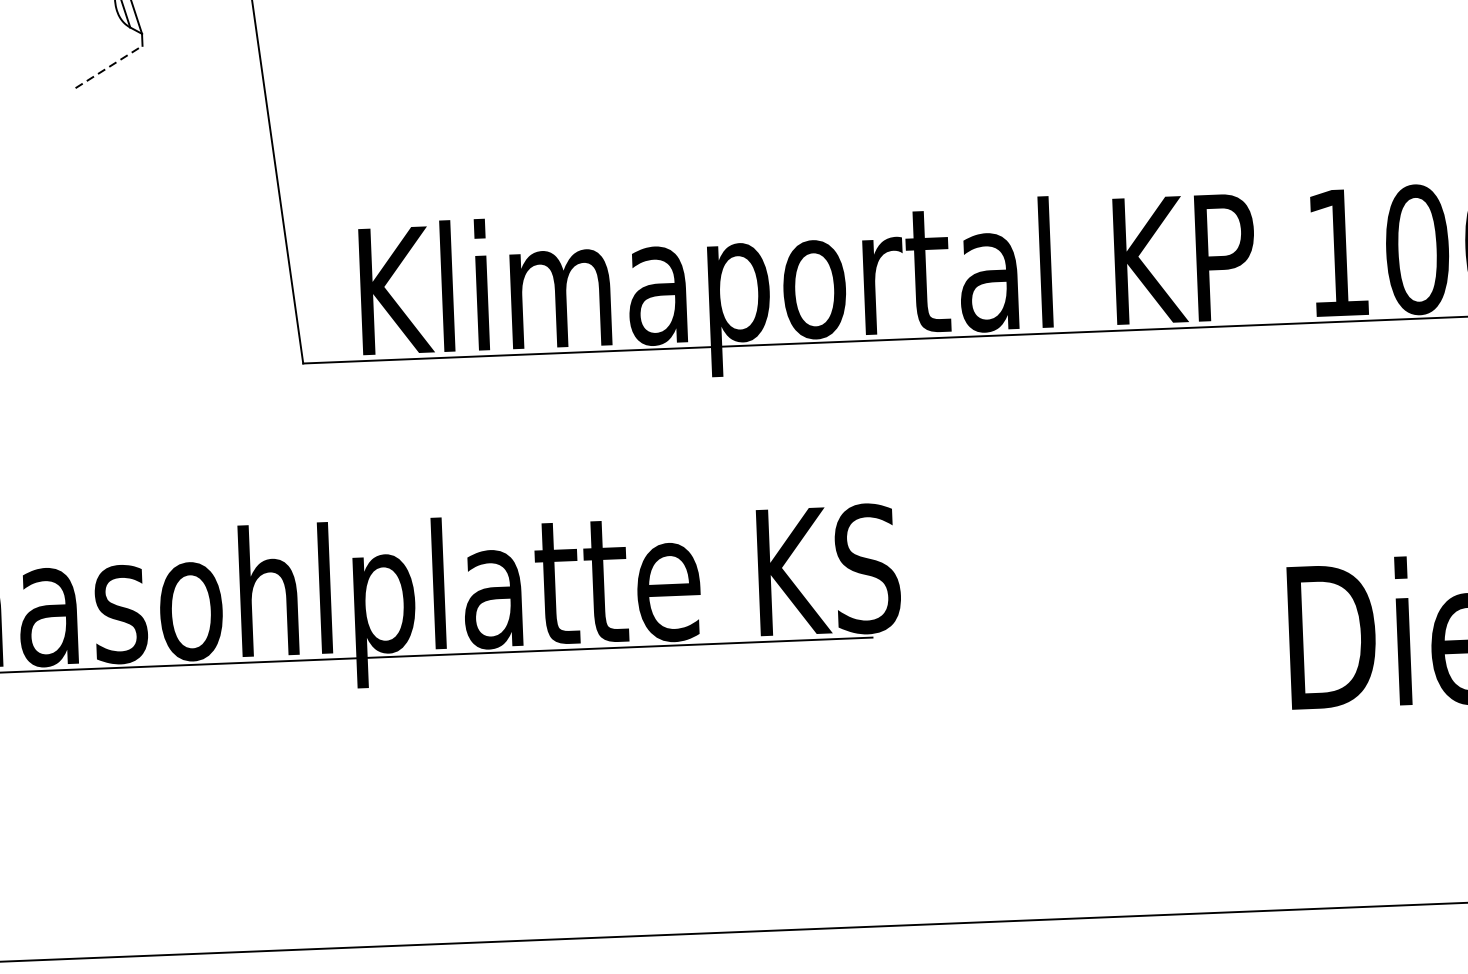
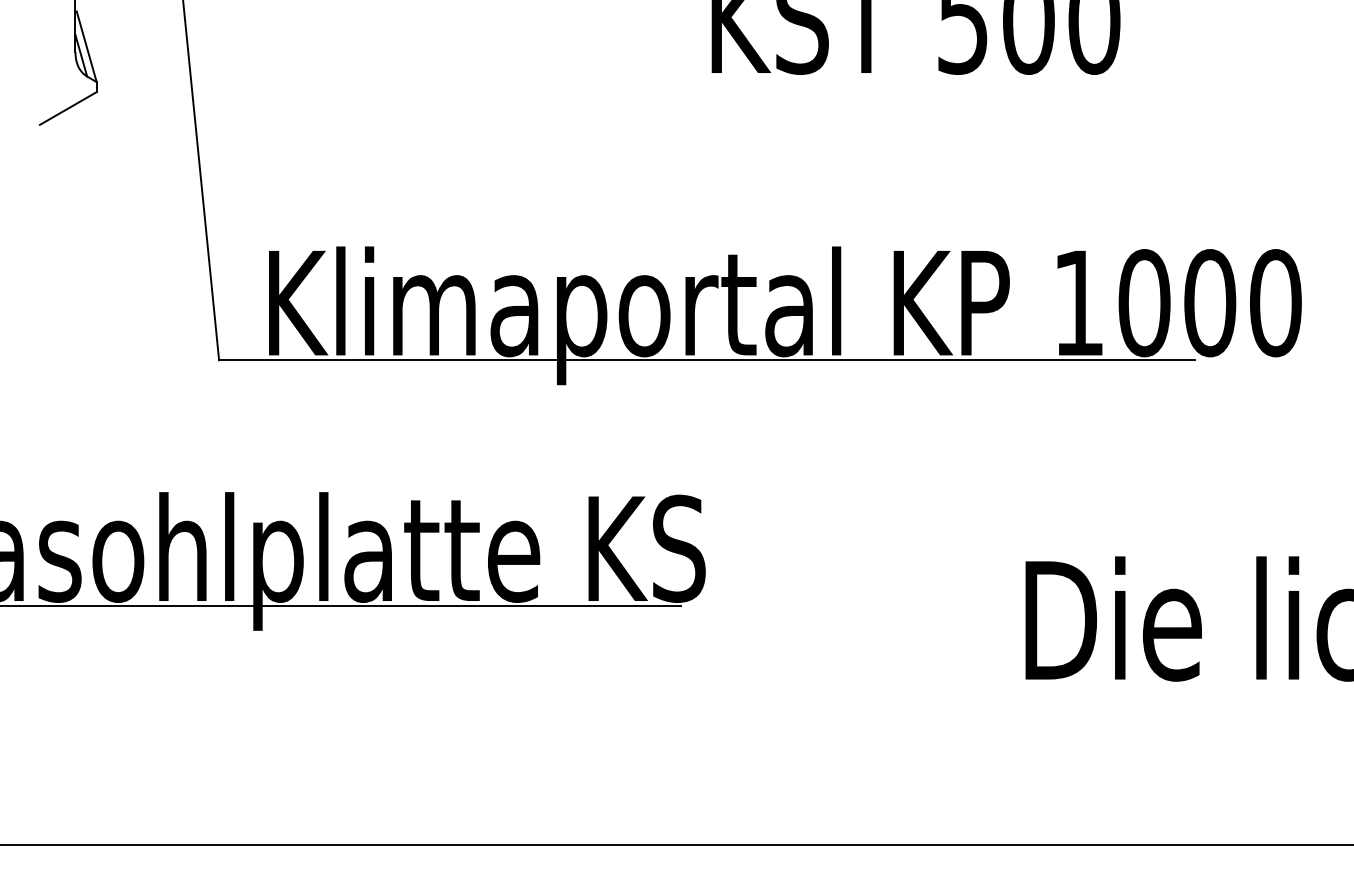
line: (109, 67) -> (68, 108), dashed -> solid

